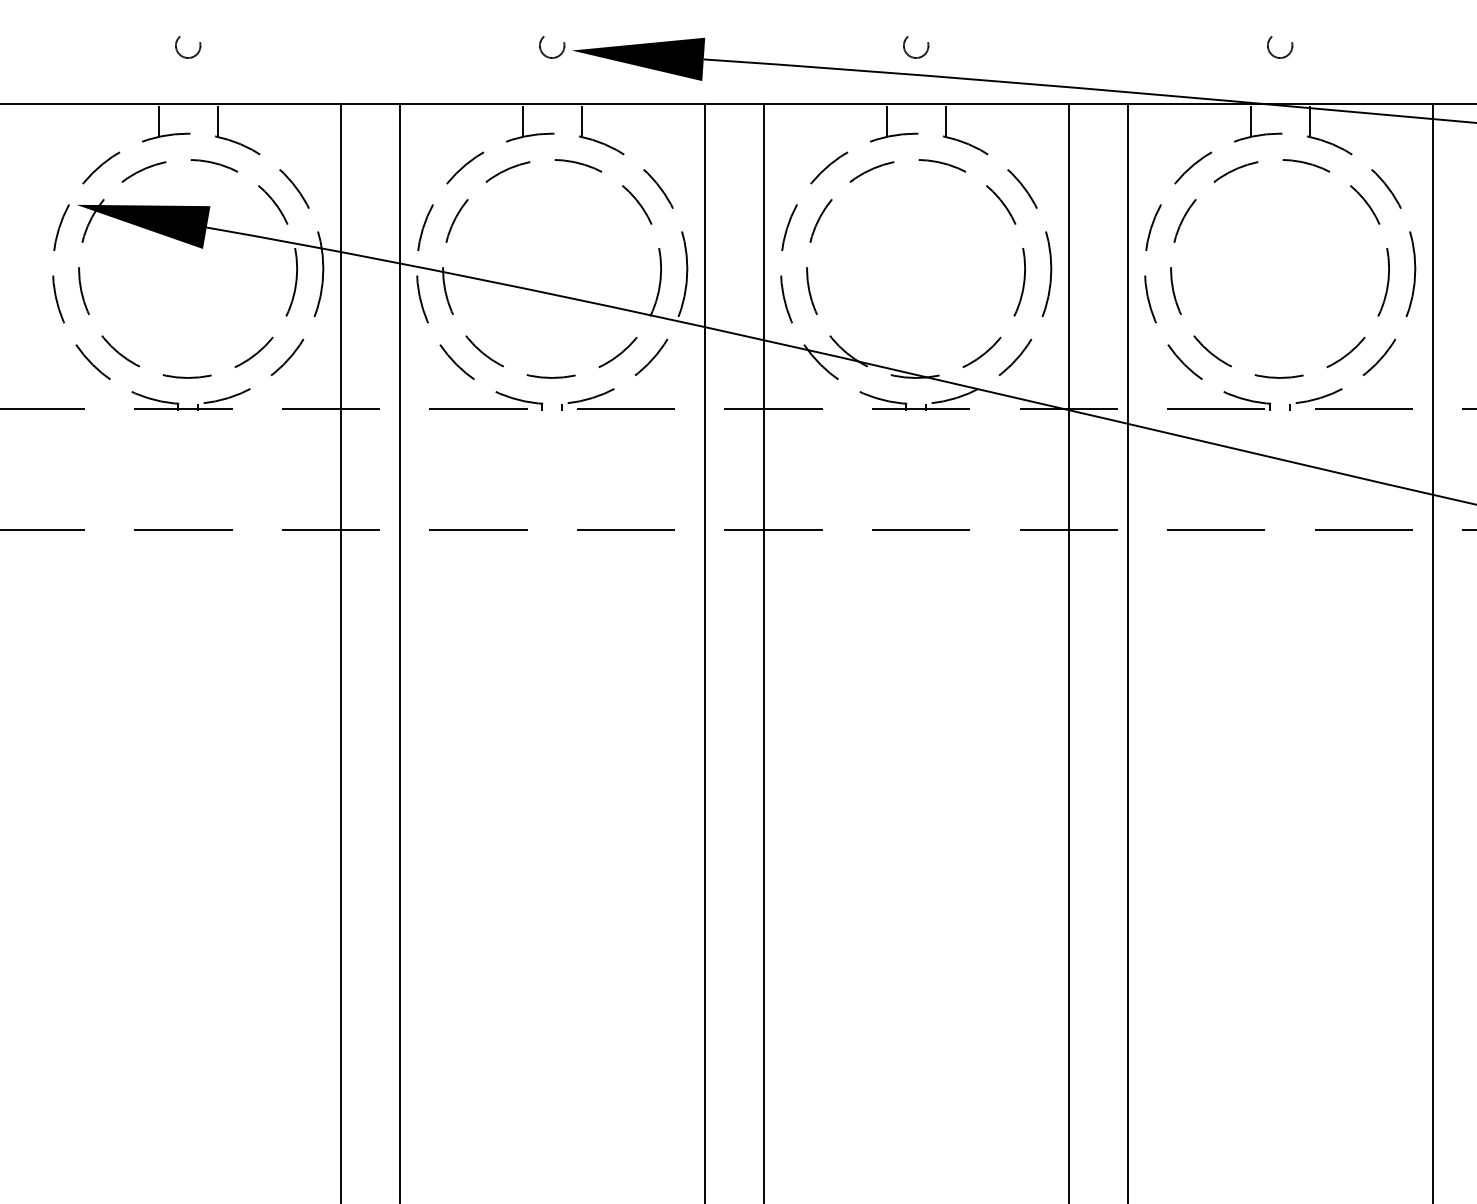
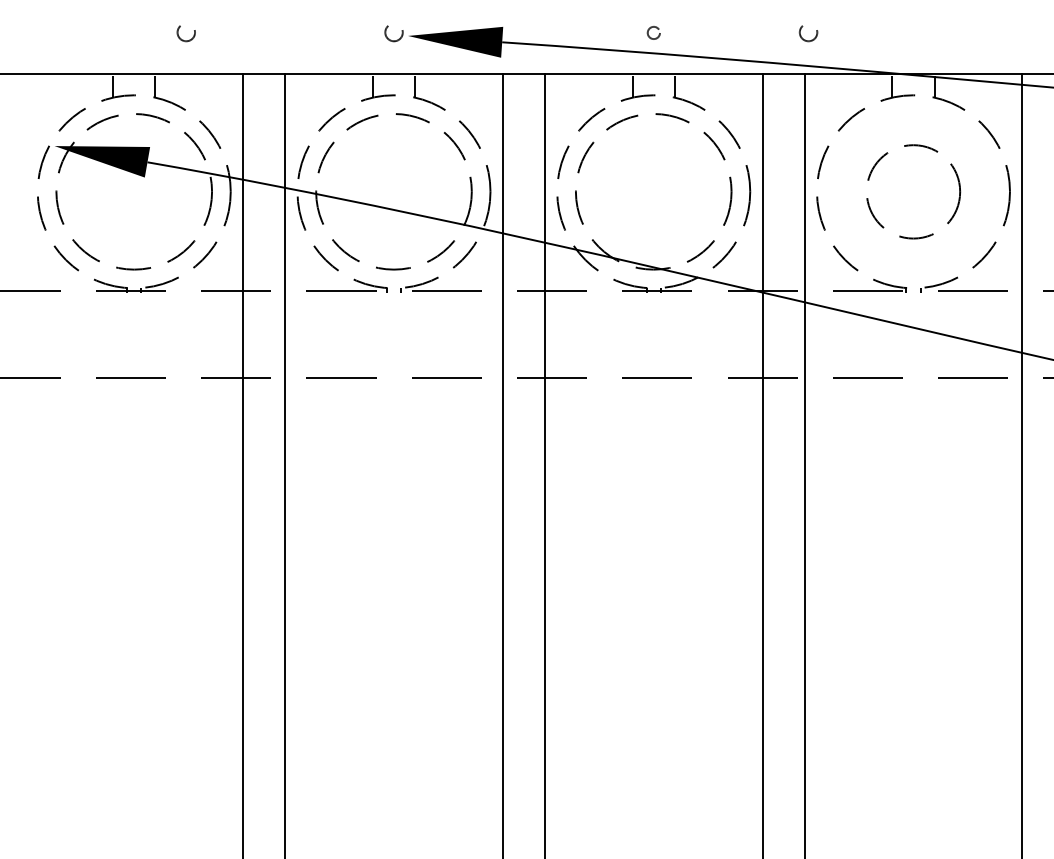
circle: (187, 47) -> (185, 33), moved
circle: (915, 47) -> (653, 33), size x0.7
circle: (1280, 47) -> (808, 33), moved
circle: (1280, 268) -> (913, 191), size x0.6

